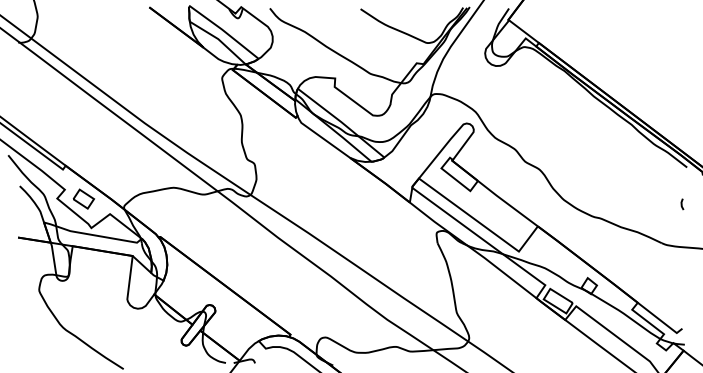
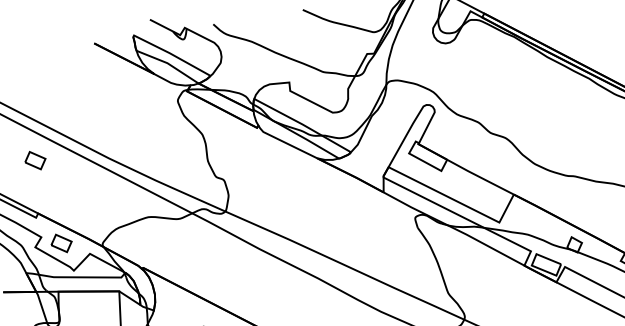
part: (71, 112) -> (35, 160), added

